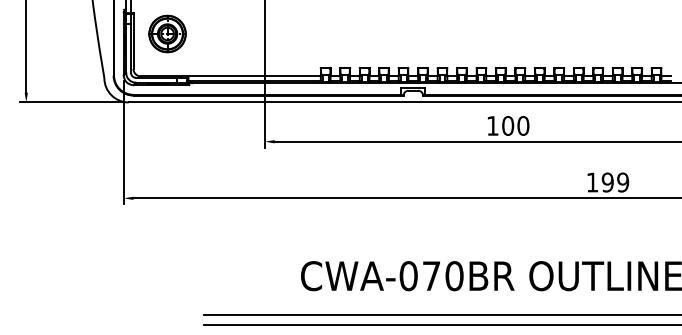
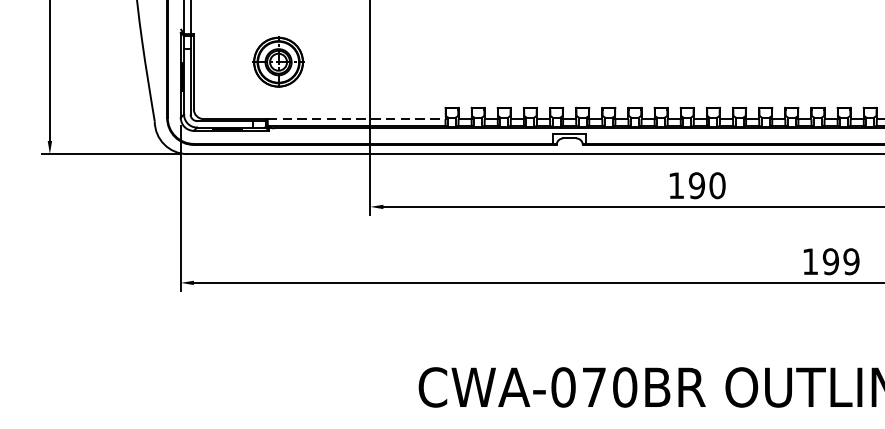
part: (167, 33) -> (278, 61), moved
line: (255, 76) -> (357, 119), solid -> dashed
text: (508, 125) -> (697, 185), 100 -> 190

